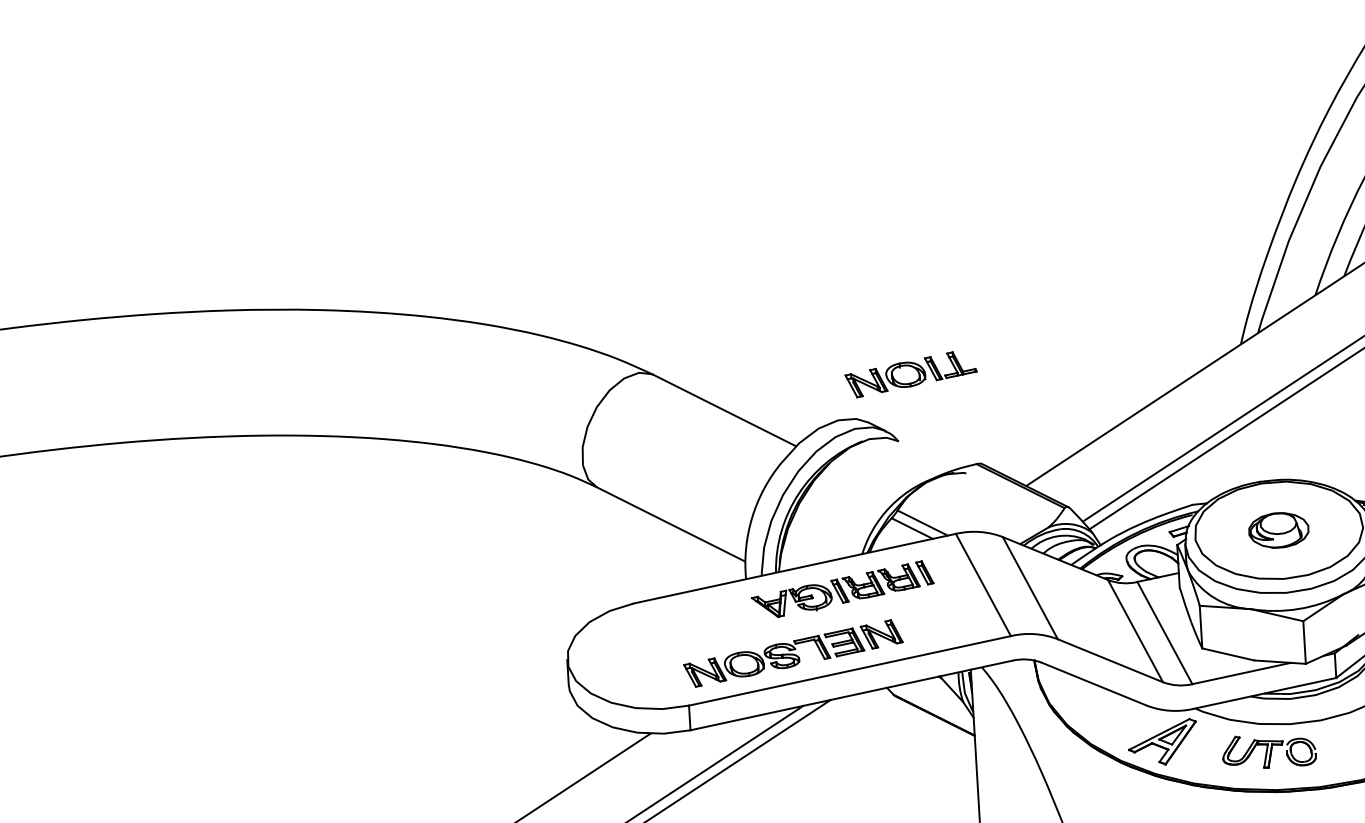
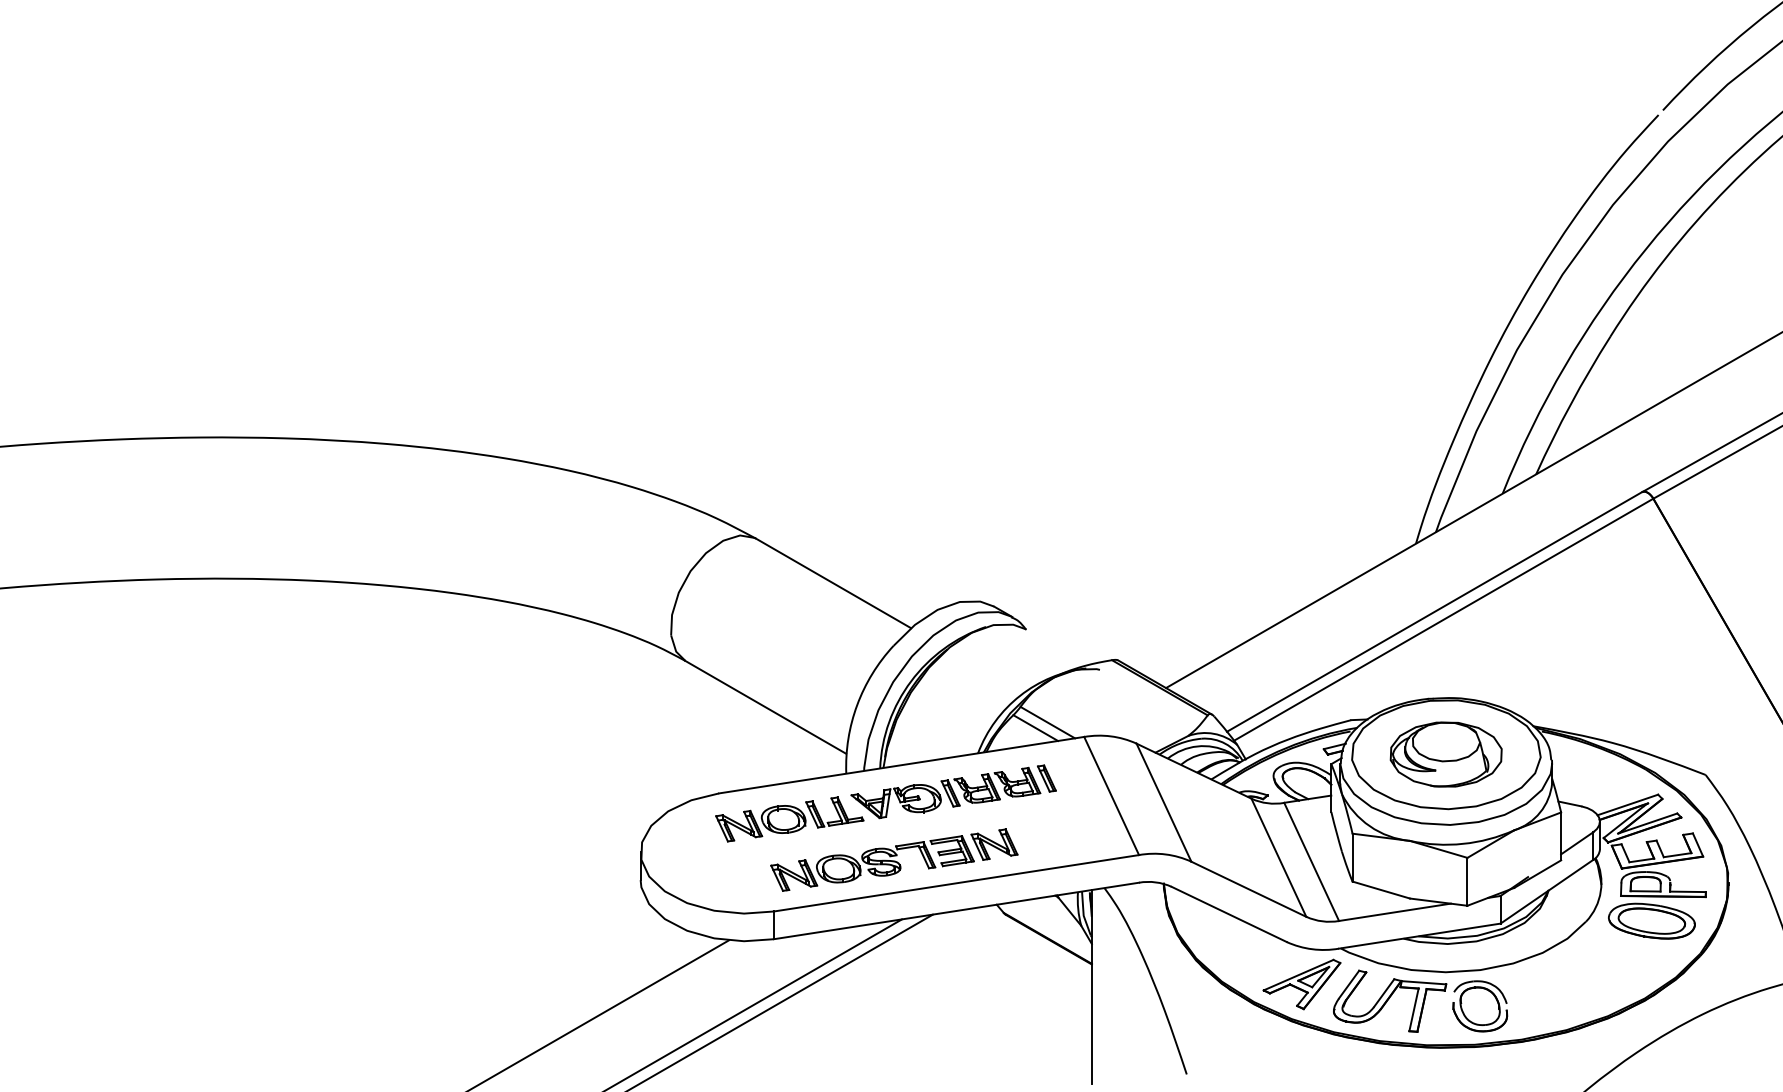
part: (910, 374) -> (789, 819), moved
part: (1278, 530) -> (1445, 754), size x1.67
part: (1269, 750) -> (1420, 1000), size x1.67

